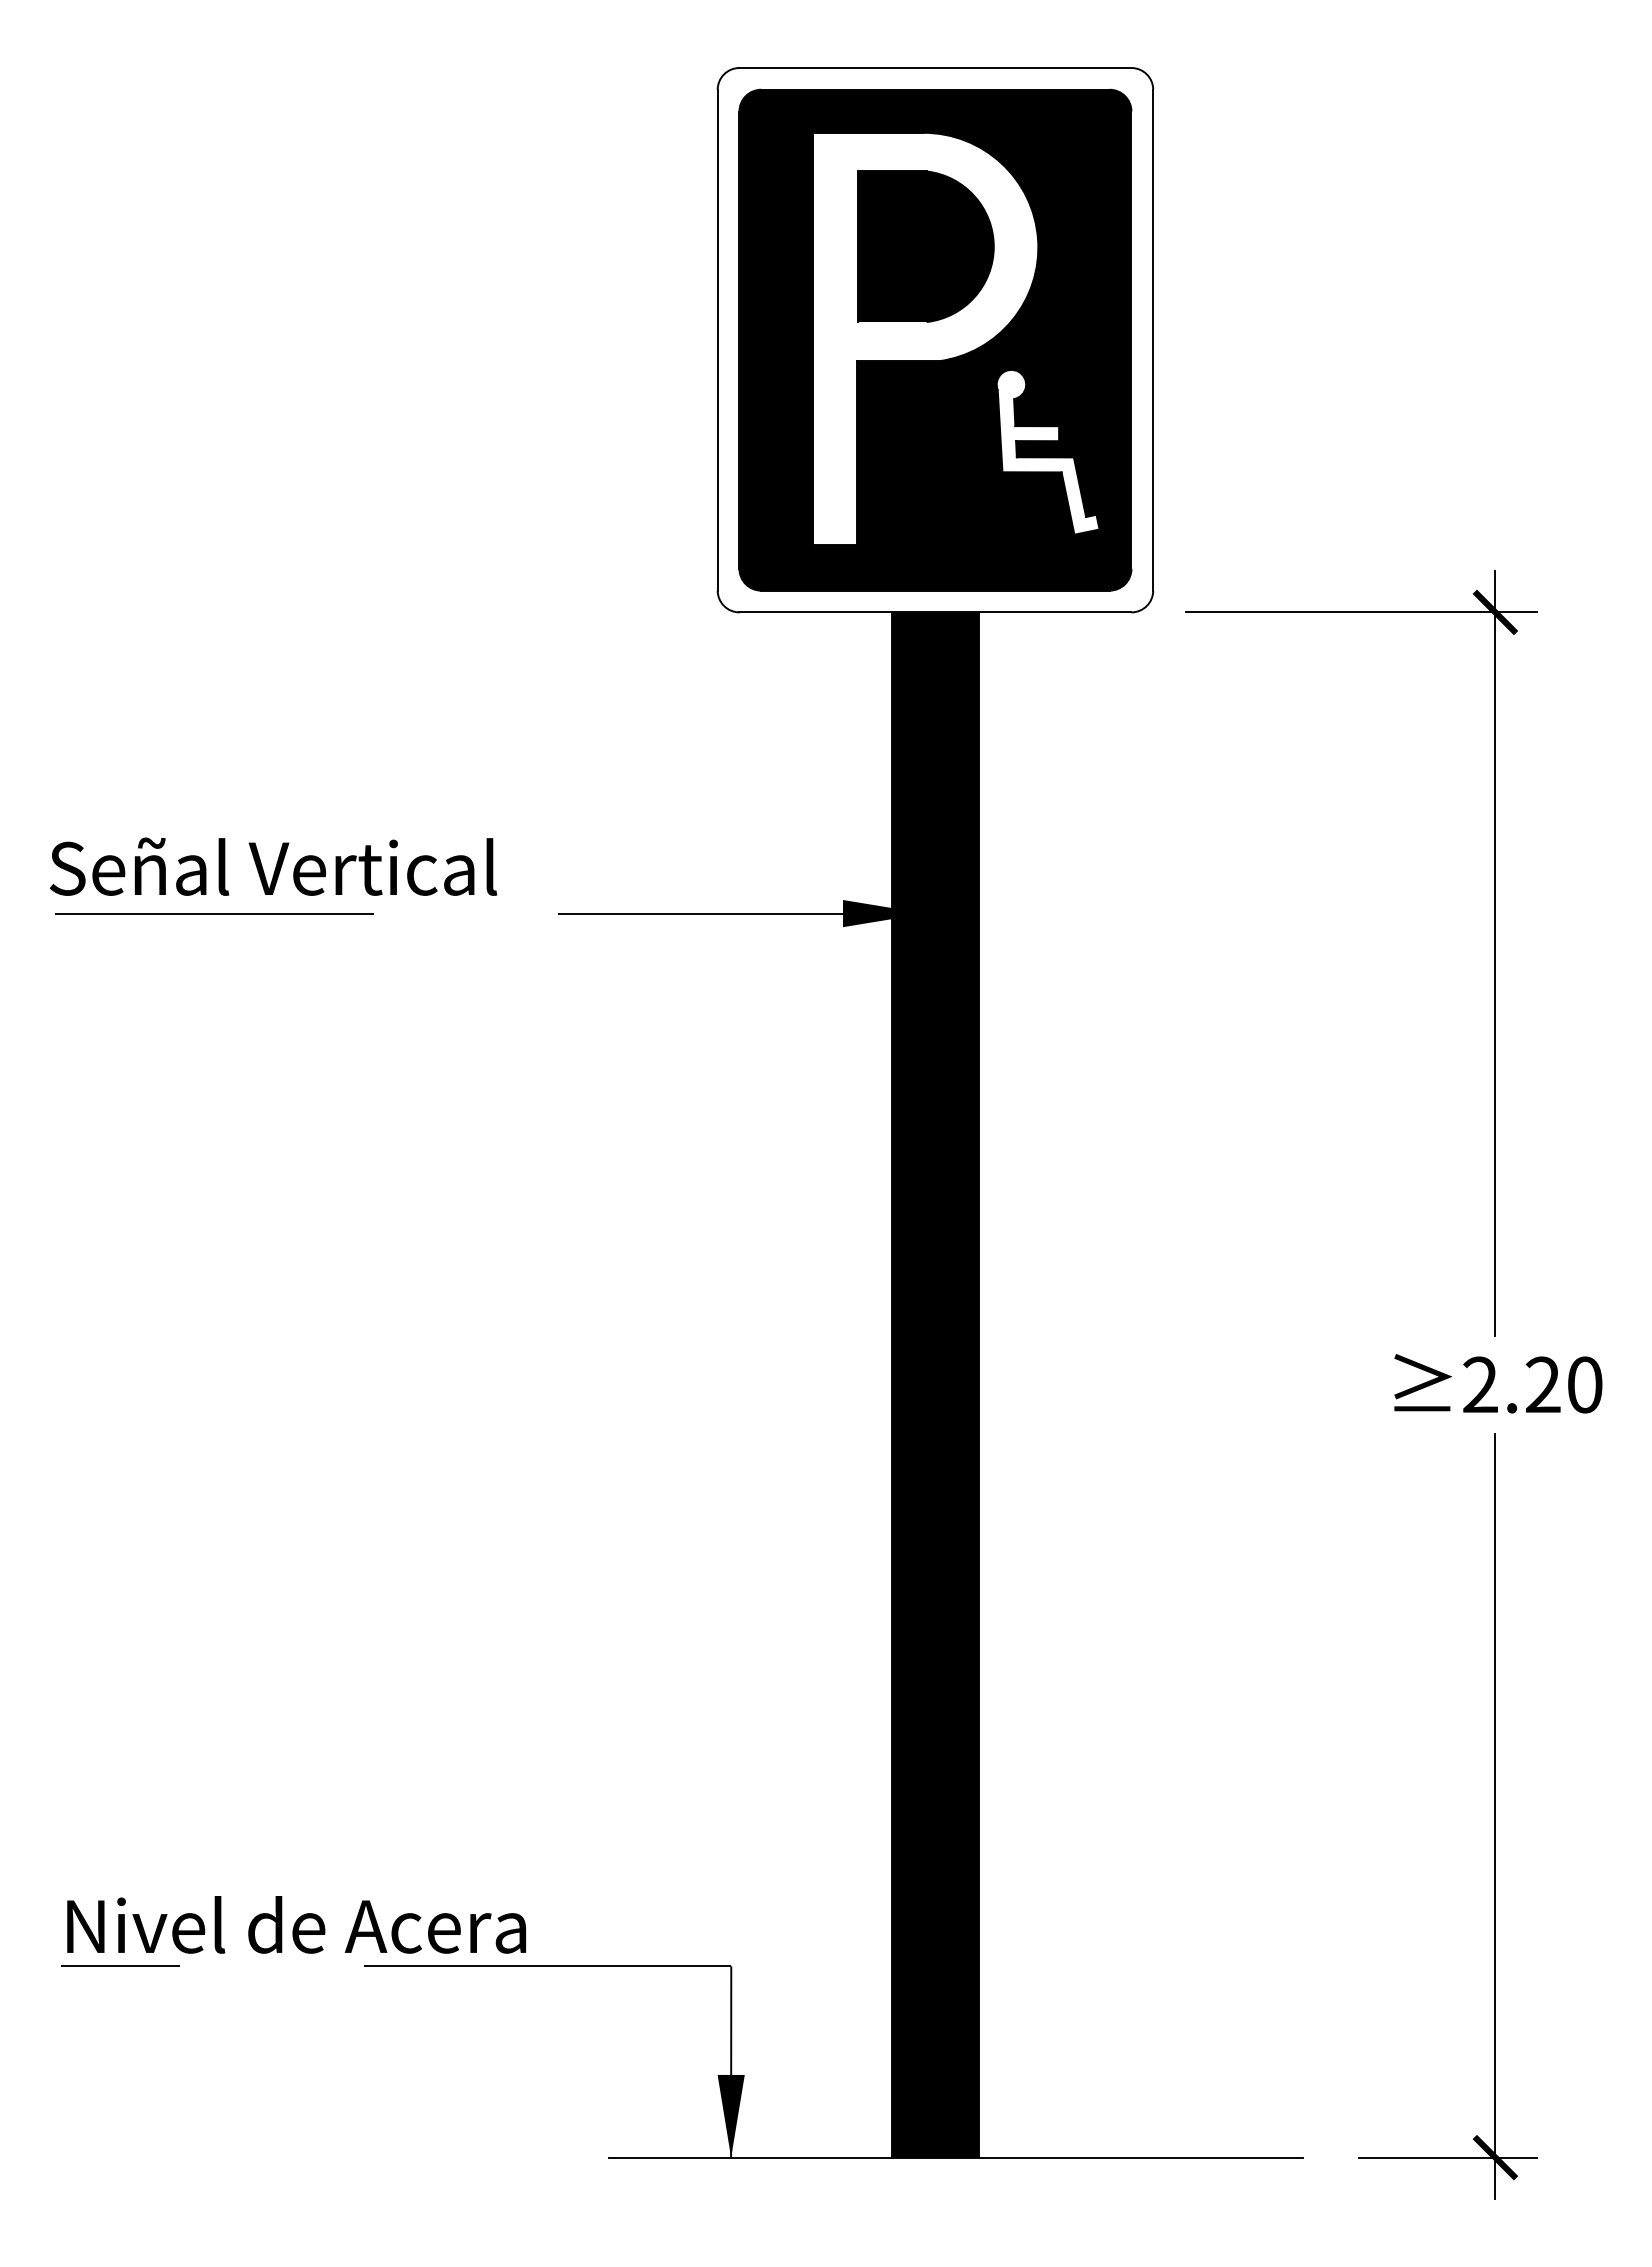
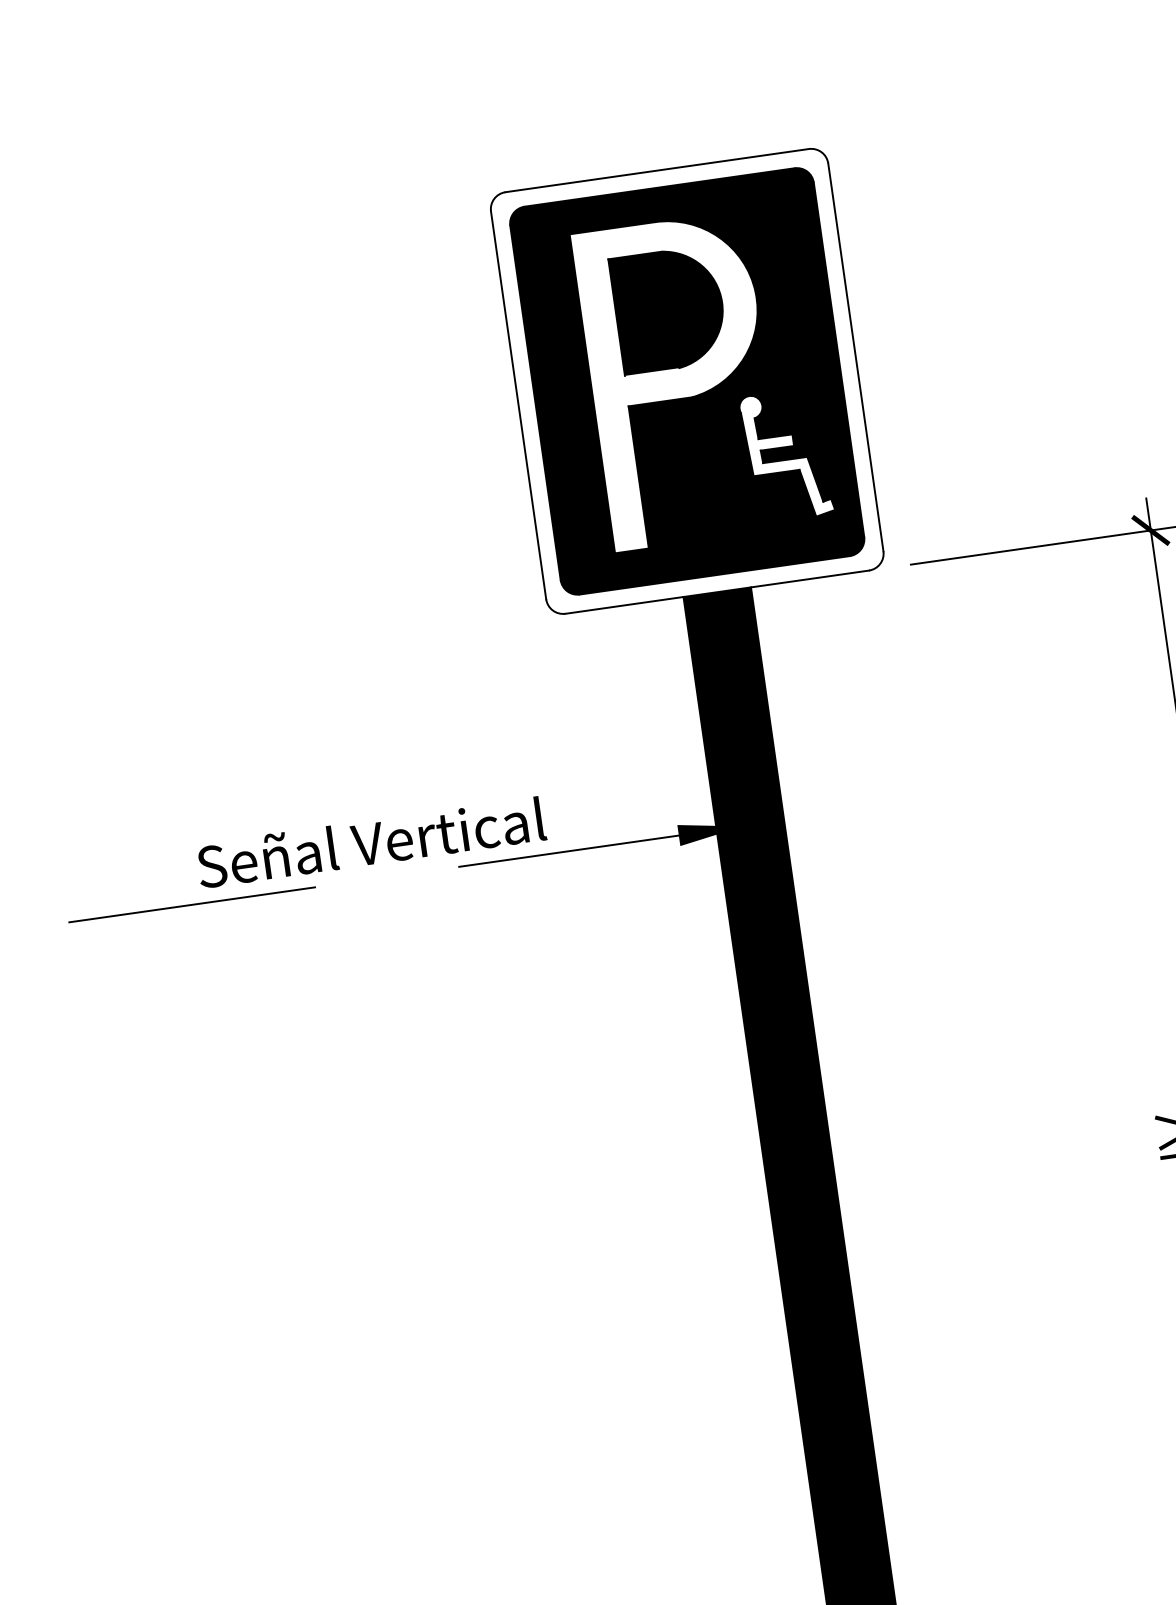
text: (273, 866) -> (371, 842), moved

